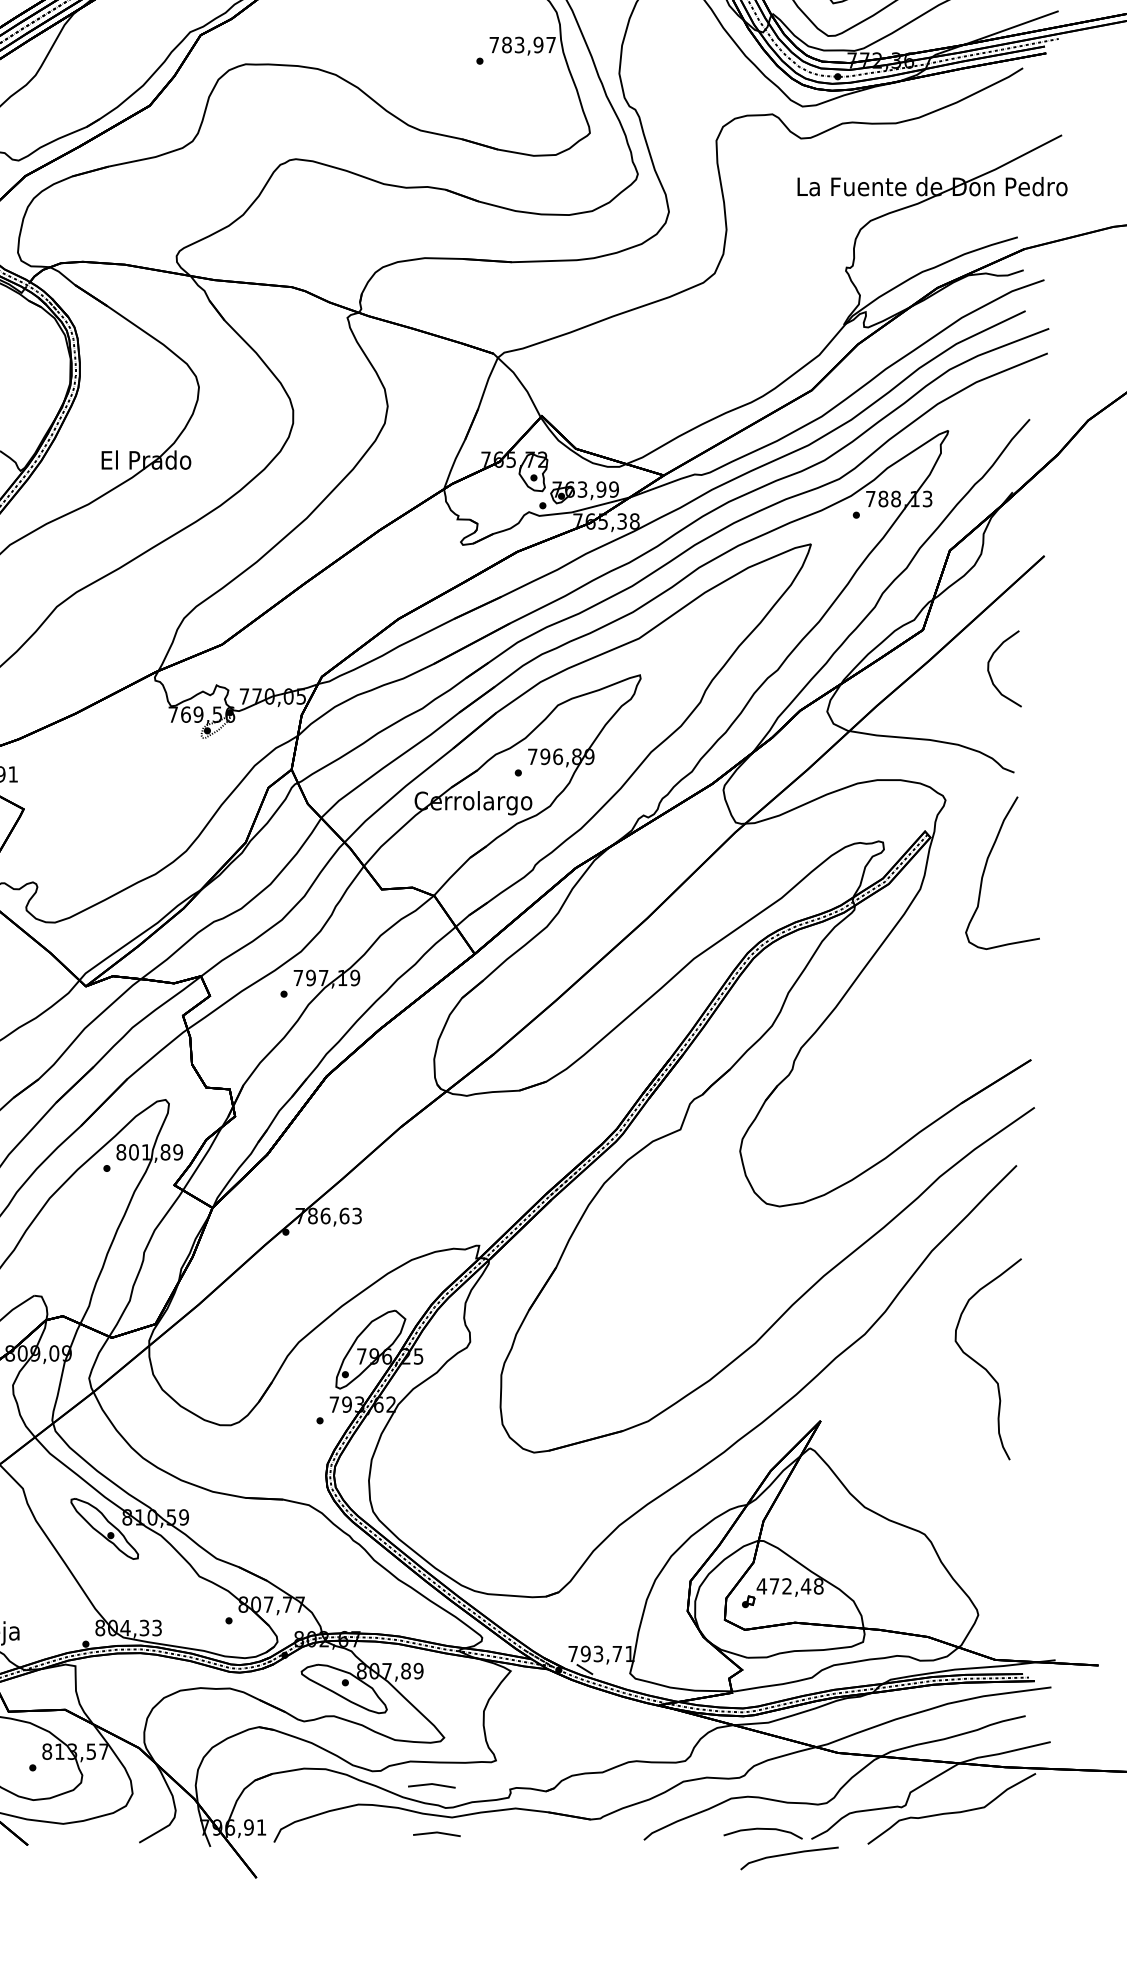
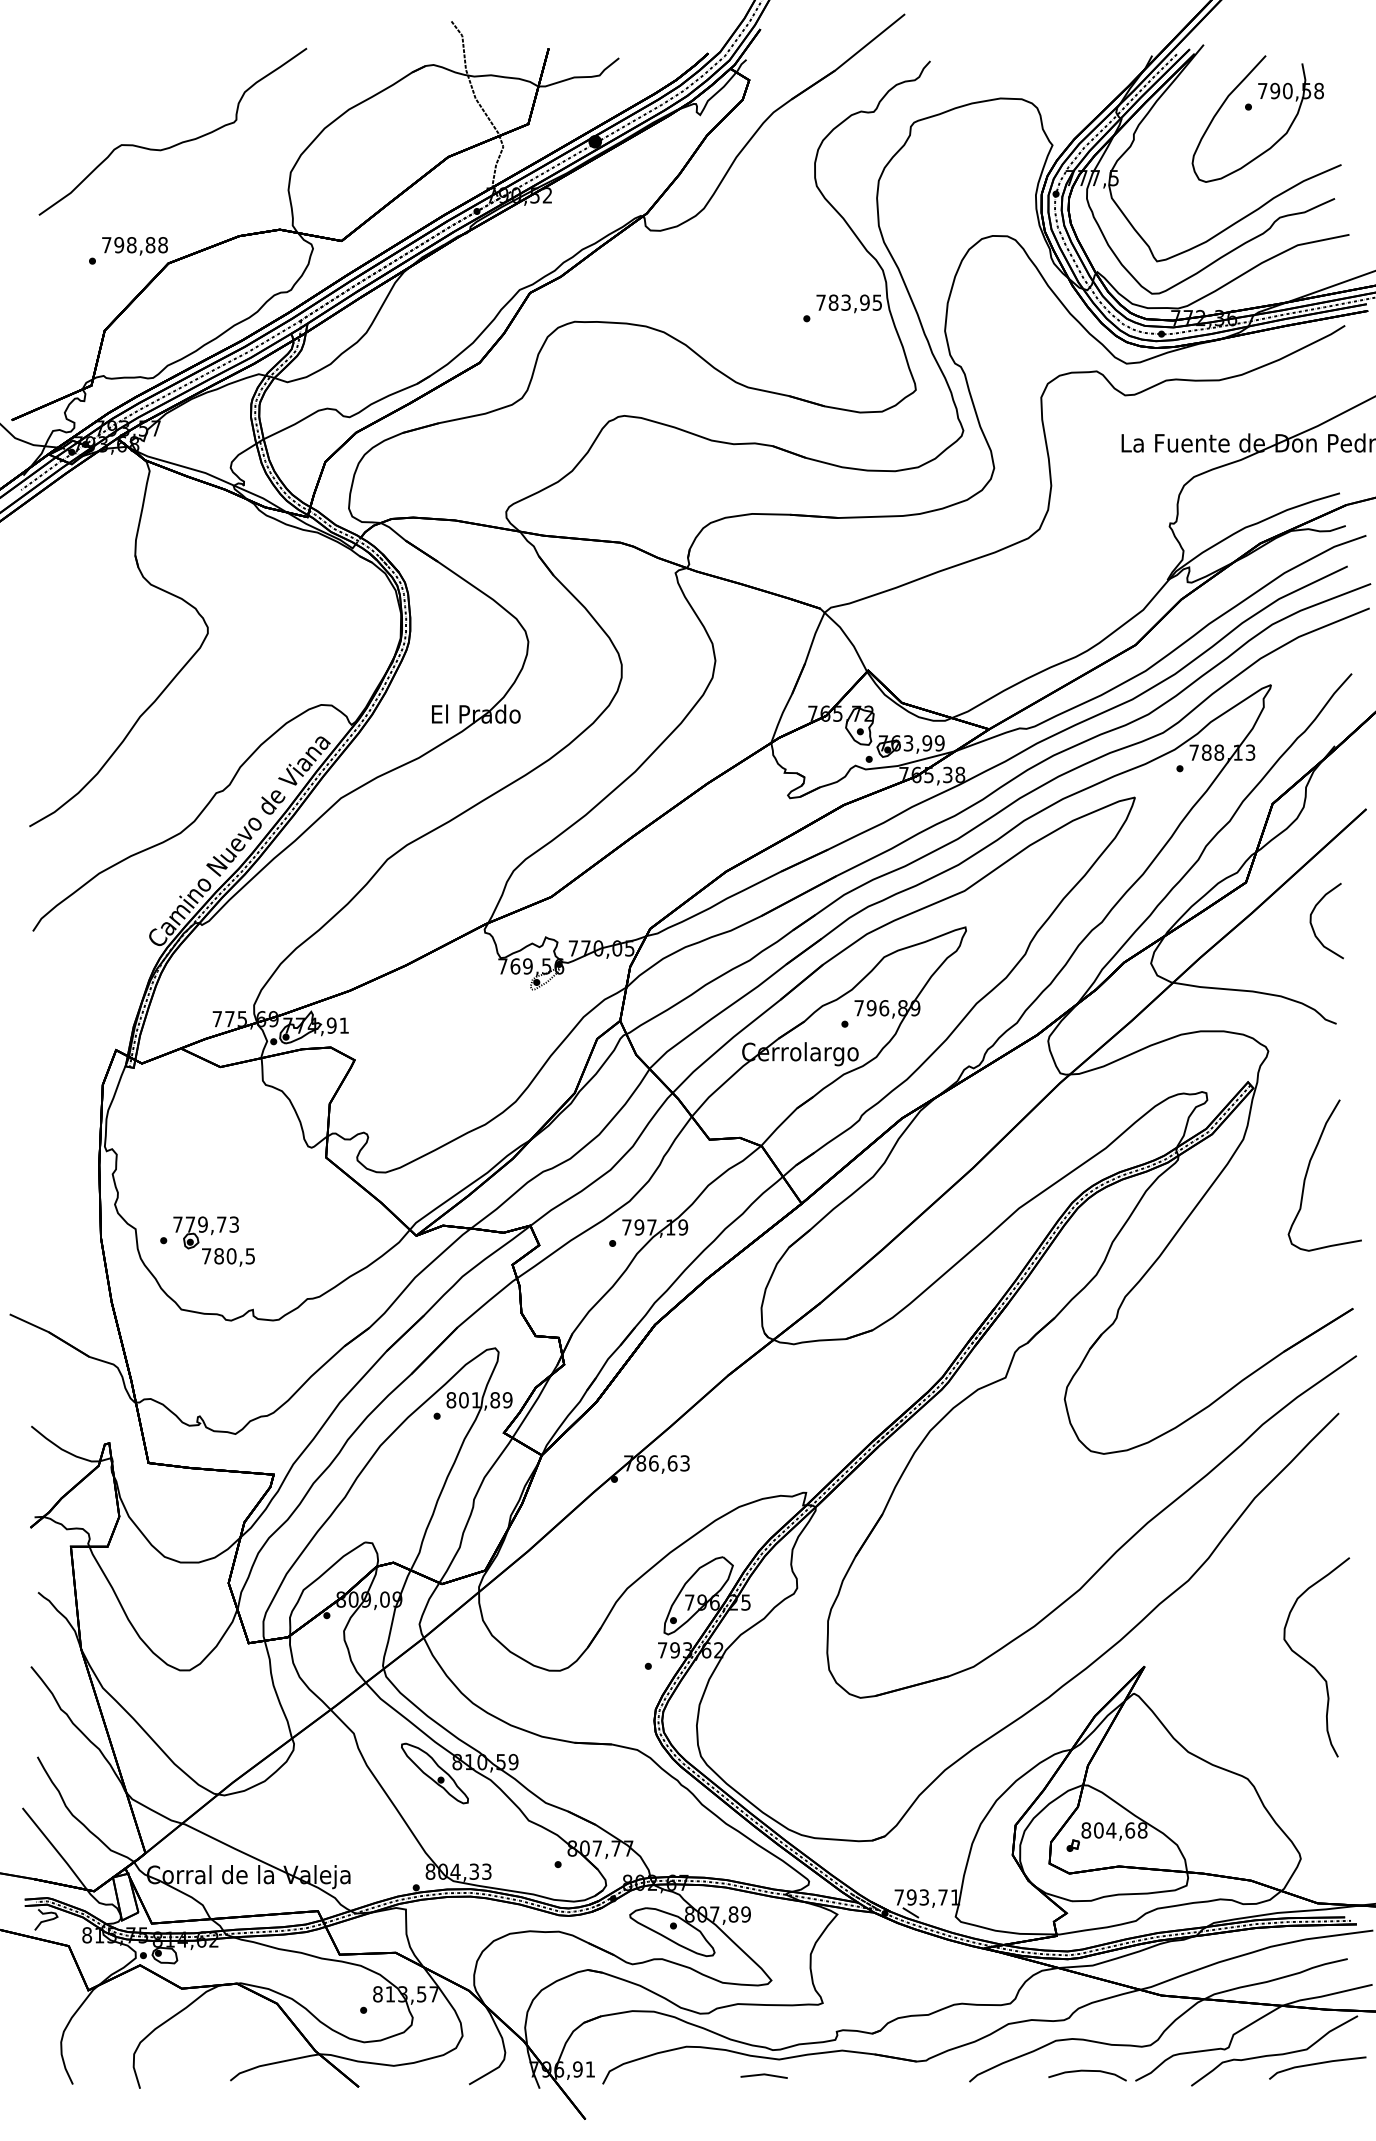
text: (550, 44) -> (876, 302), 783,97 -> 783,95
curve: (986, 868) -> (1308, 1170), moved
curve: (984, 1366) -> (1312, 1664), moved
text: (784, 1586) -> (1108, 1830), 472,48 -> 804,68
line: (431, 1785) -> (758, 2027), removed
line: (789, 1854) -> (1317, 2064), moved

